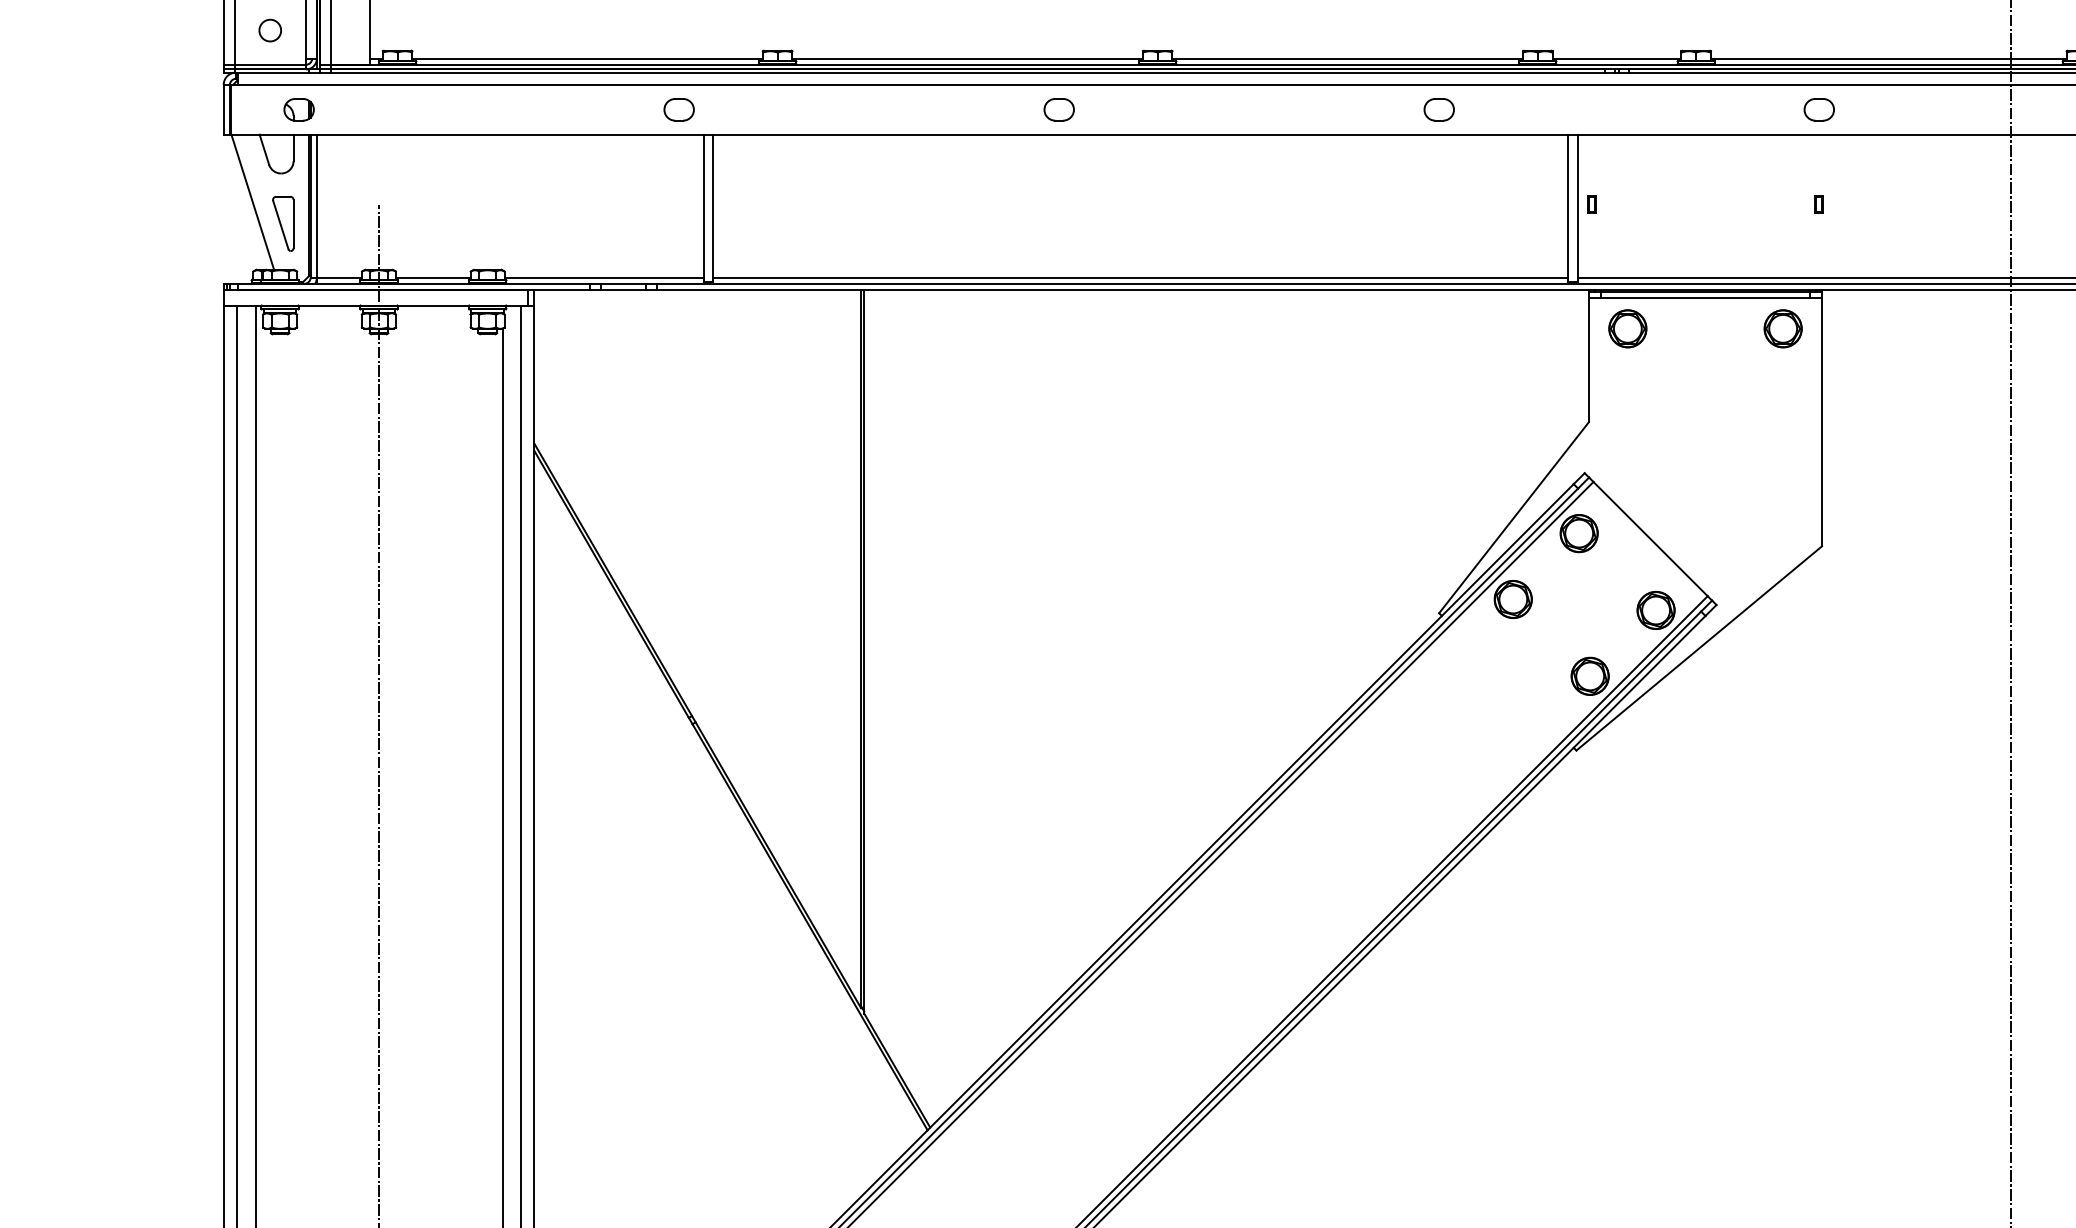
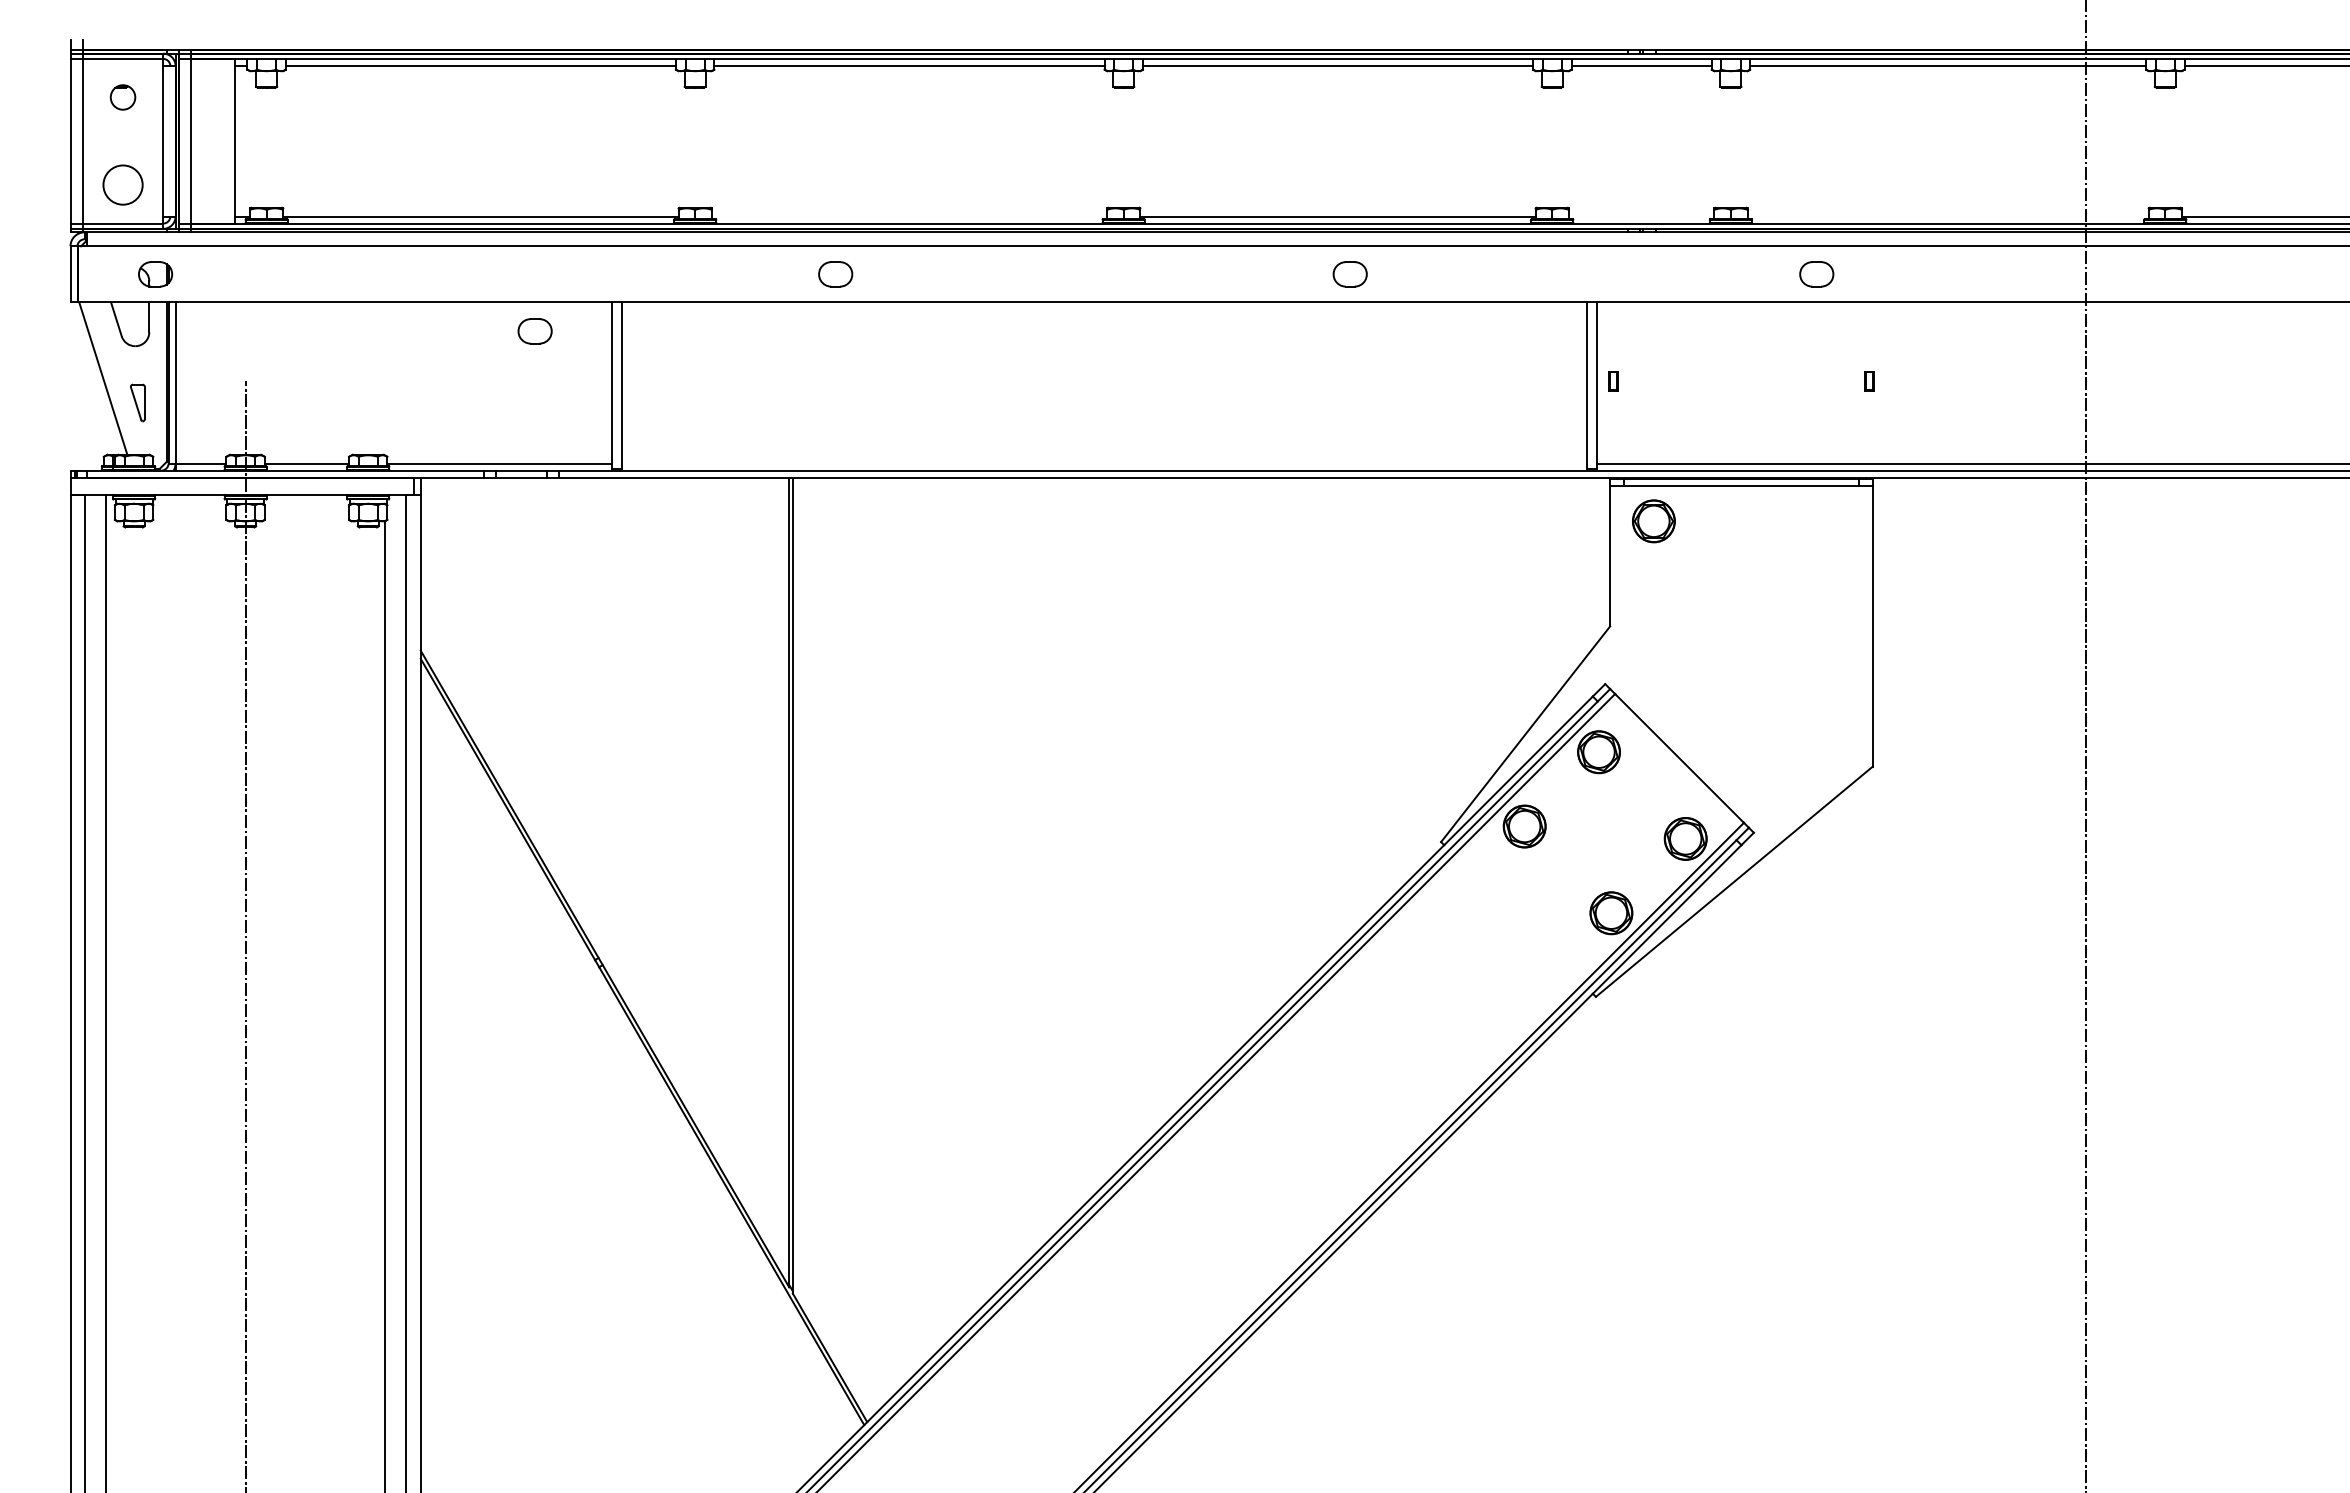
circle: (269, 30) -> (122, 184), size x1.6
line: (967, 58) -> (909, 216), removed
line: (1616, 58) -> (1641, 216), removed
line: (1888, 58) -> (1947, 216), removed
part: (678, 109) -> (534, 331), moved
part: (1059, 109) -> (835, 274), moved
part: (1438, 109) -> (1349, 274), moved
part: (1819, 109) -> (1816, 274), moved
part: (283, 223) -> (137, 402), size x0.6
line: (1140, 277) -> (1104, 463), removed
part: (1782, 328) -> (1828, 521), removed

